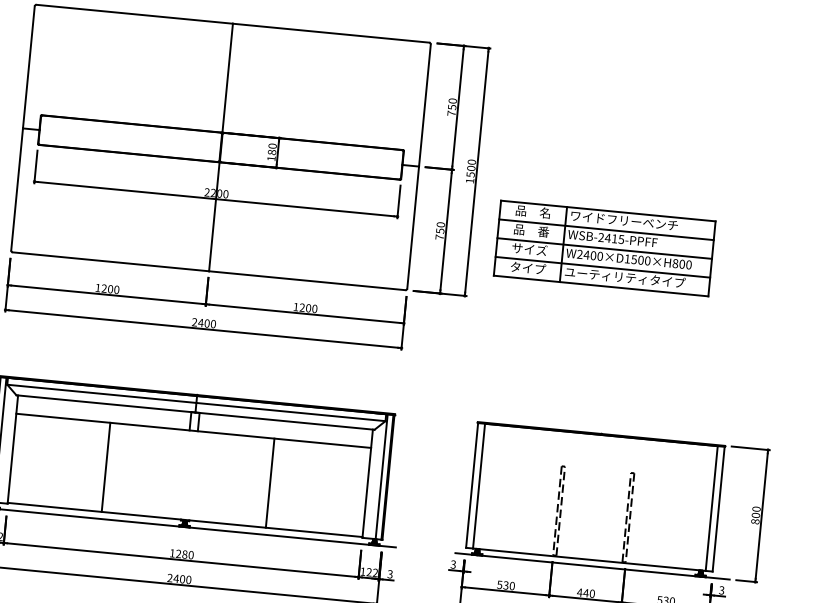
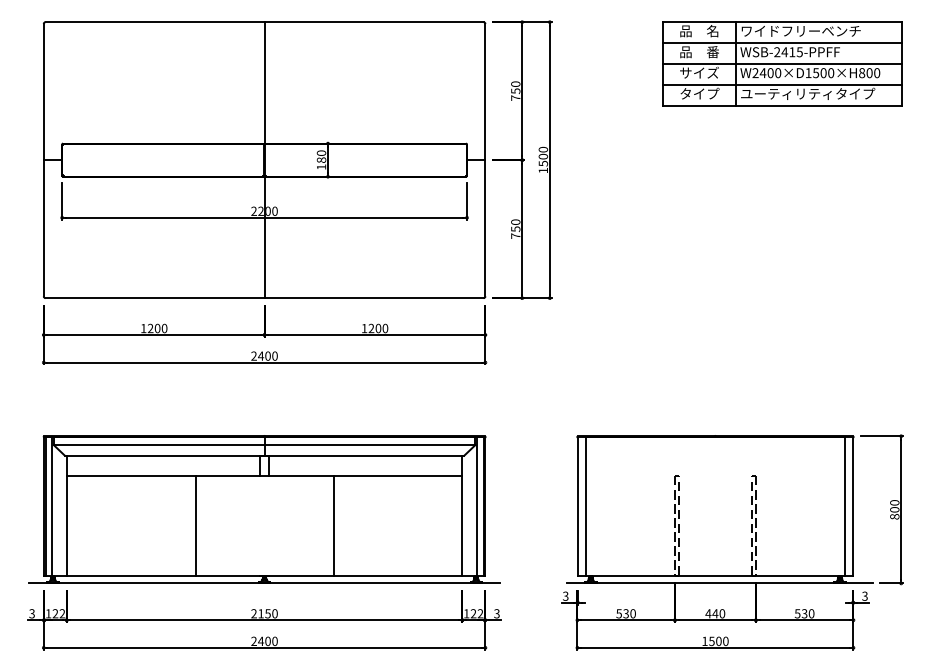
part: (604, 248) -> (782, 63), moved
line: (105, 467) -> (195, 525), moved
line: (270, 482) -> (333, 525), moved
text: (178, 553) -> (260, 613), 1280 -> 2150

